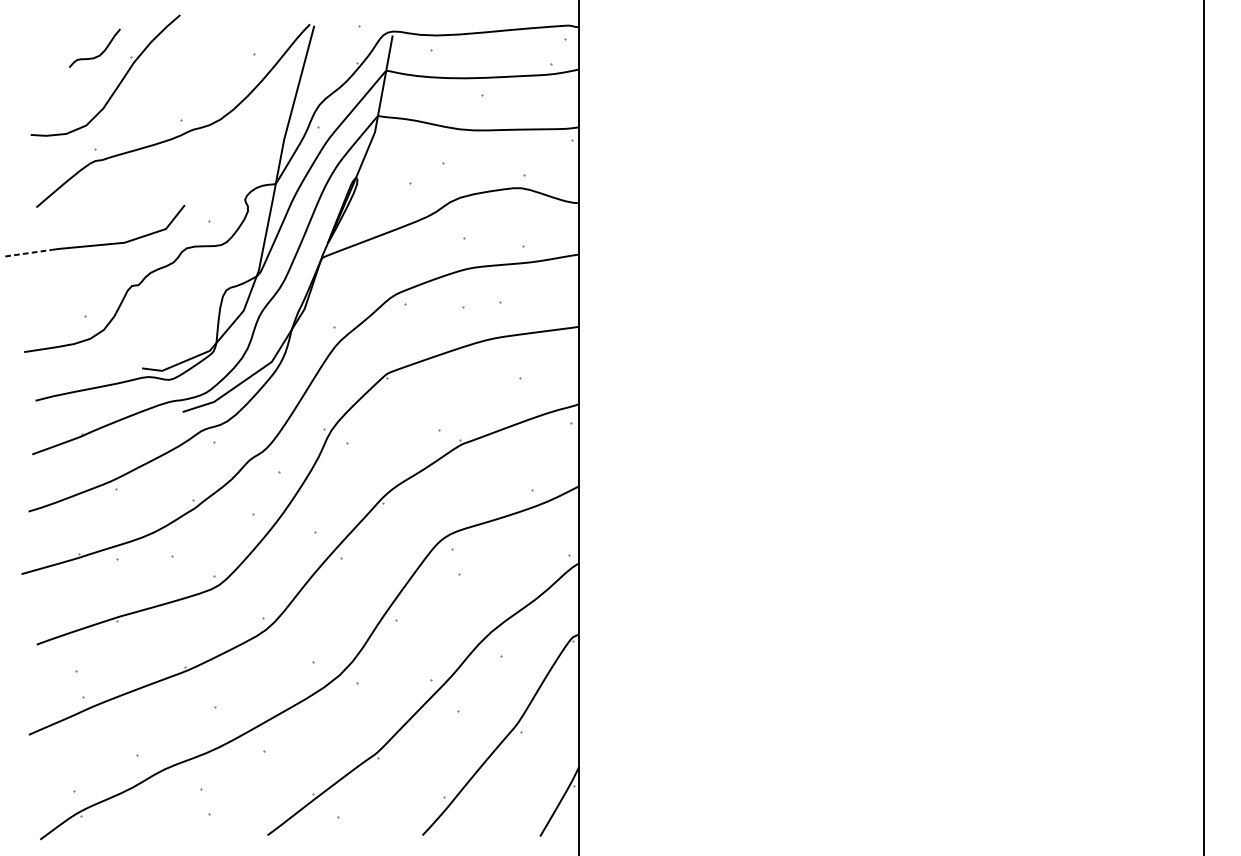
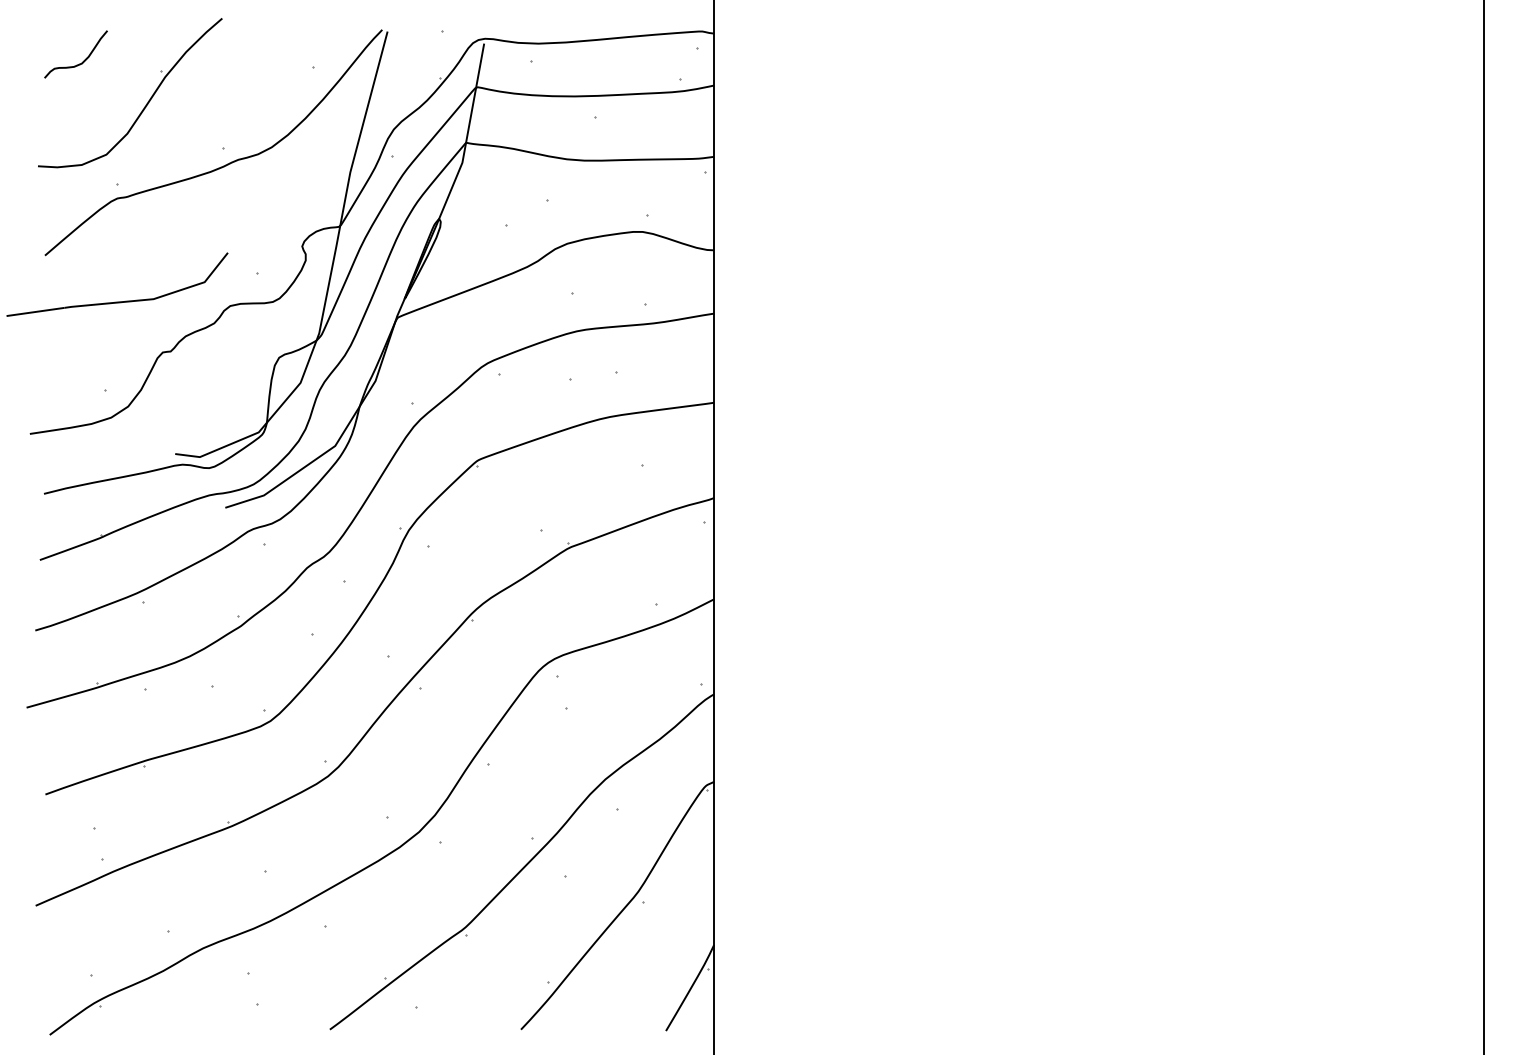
curve: (97, 55) -> (79, 63), moved
line: (29, 252) -> (36, 311), dashed -> solid

